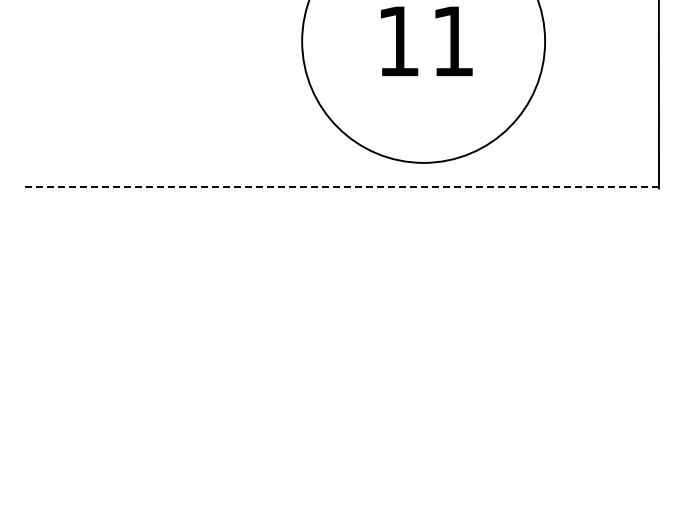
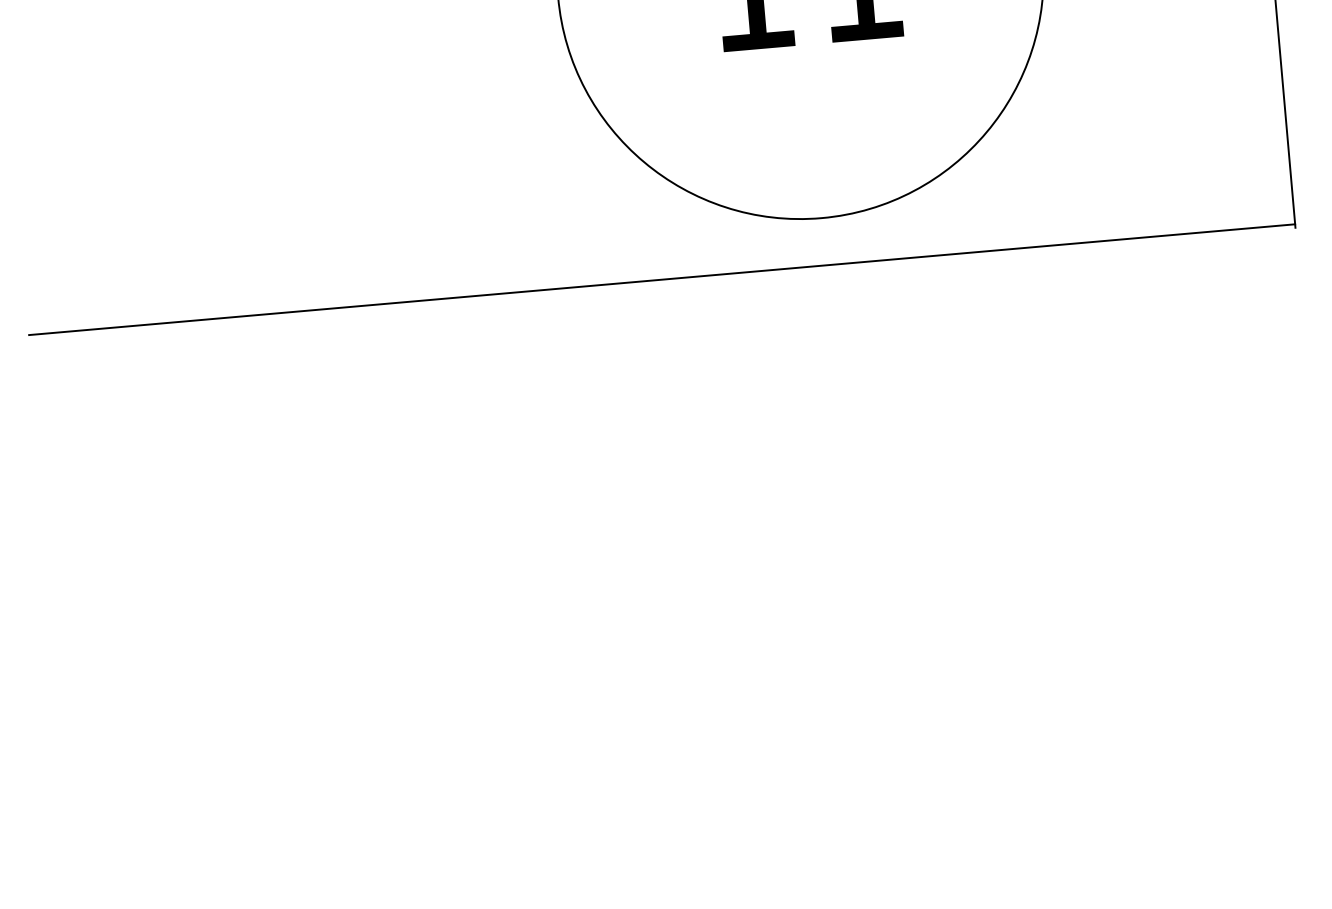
line: (341, 186) -> (661, 279), dashed -> solid

